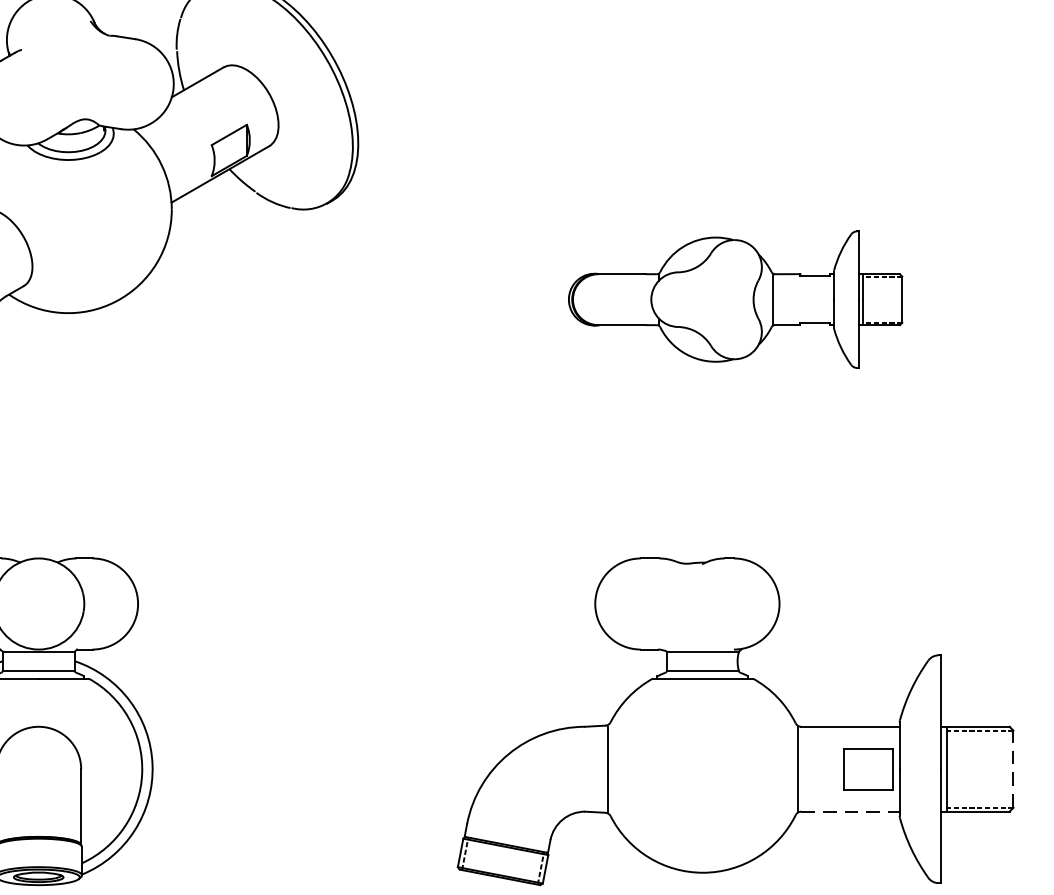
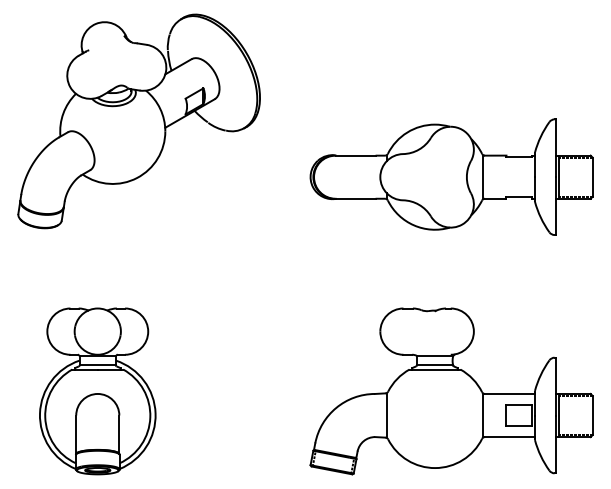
part: (735, 298) -> (451, 176), size x1.67
line: (1013, 769) -> (592, 415), dashed -> solid
line: (849, 812) -> (509, 437), dashed -> solid

